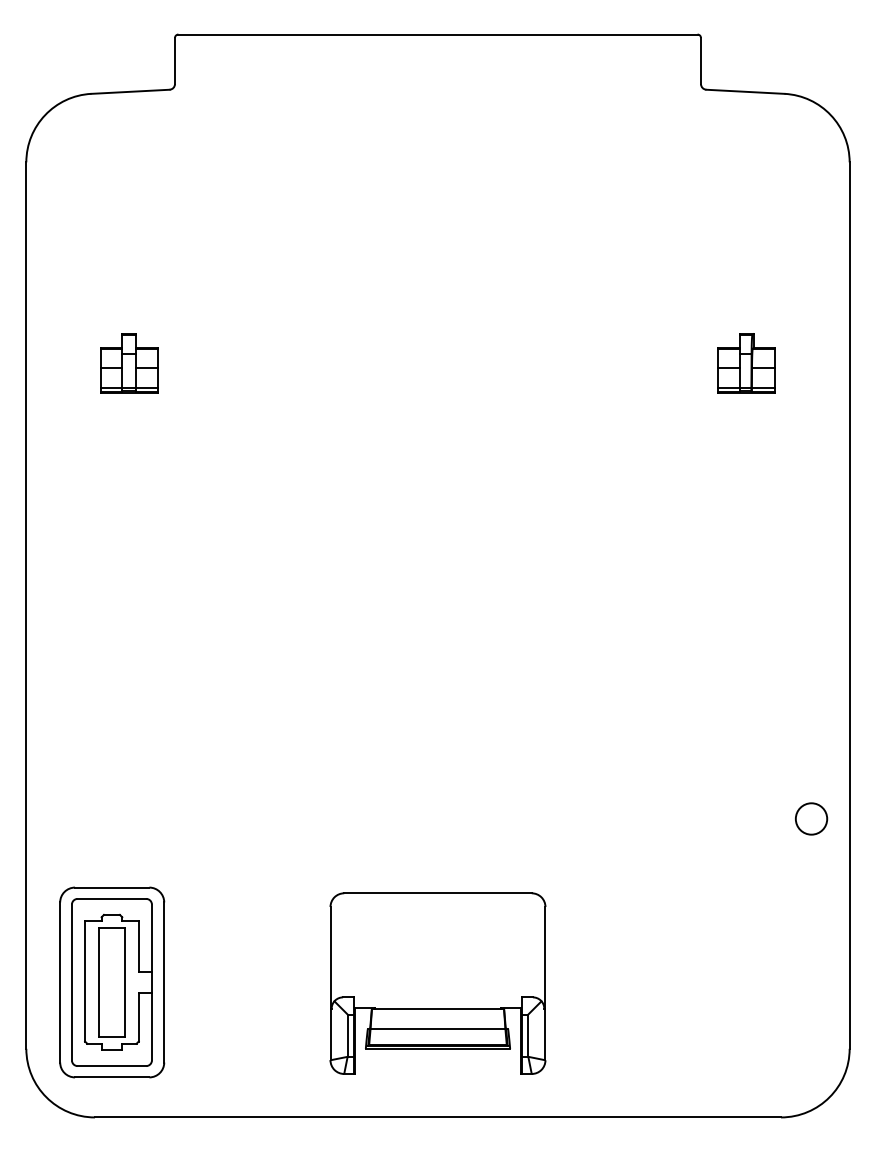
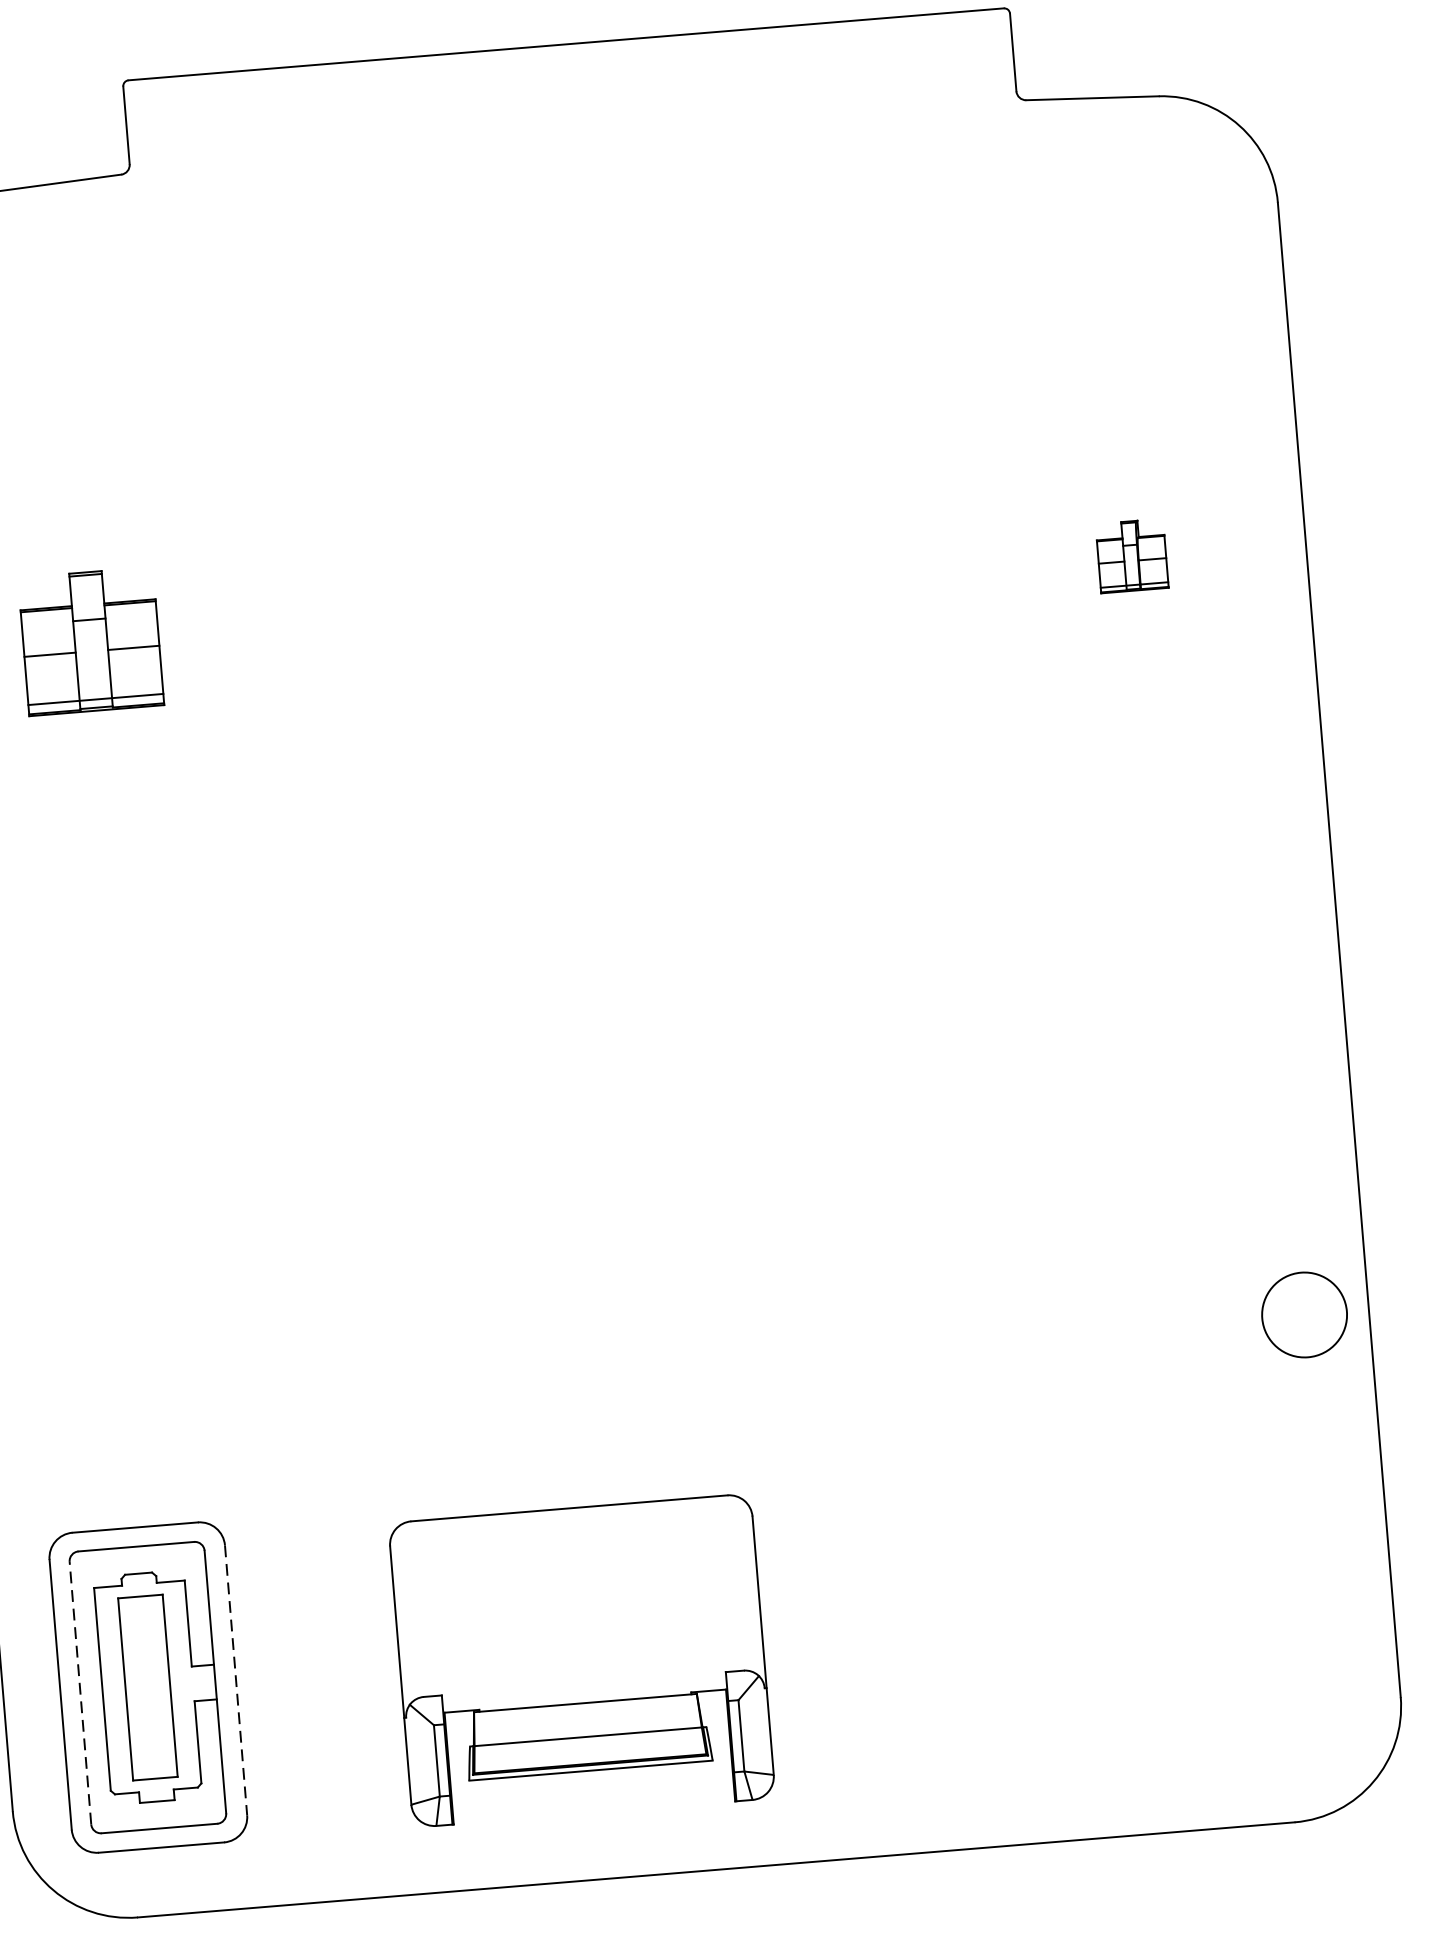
part: (129, 363) -> (91, 641), size x1.4
part: (746, 363) -> (1131, 556), size x0.7
circle: (811, 818) -> (1304, 1314), size x1.6
line: (71, 982) -> (79, 1693), solid -> dashed
line: (164, 983) -> (236, 1682), solid -> dashed
part: (437, 983) -> (581, 1660), moved

